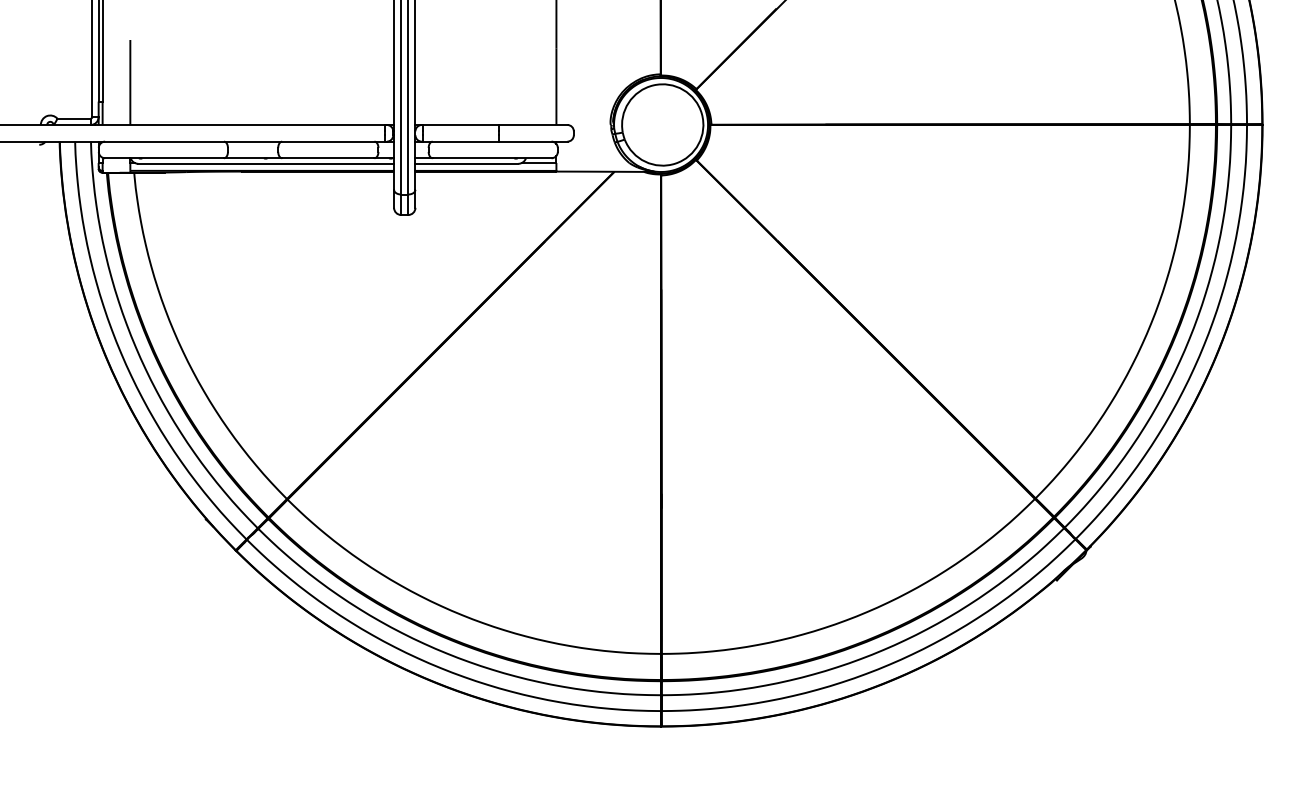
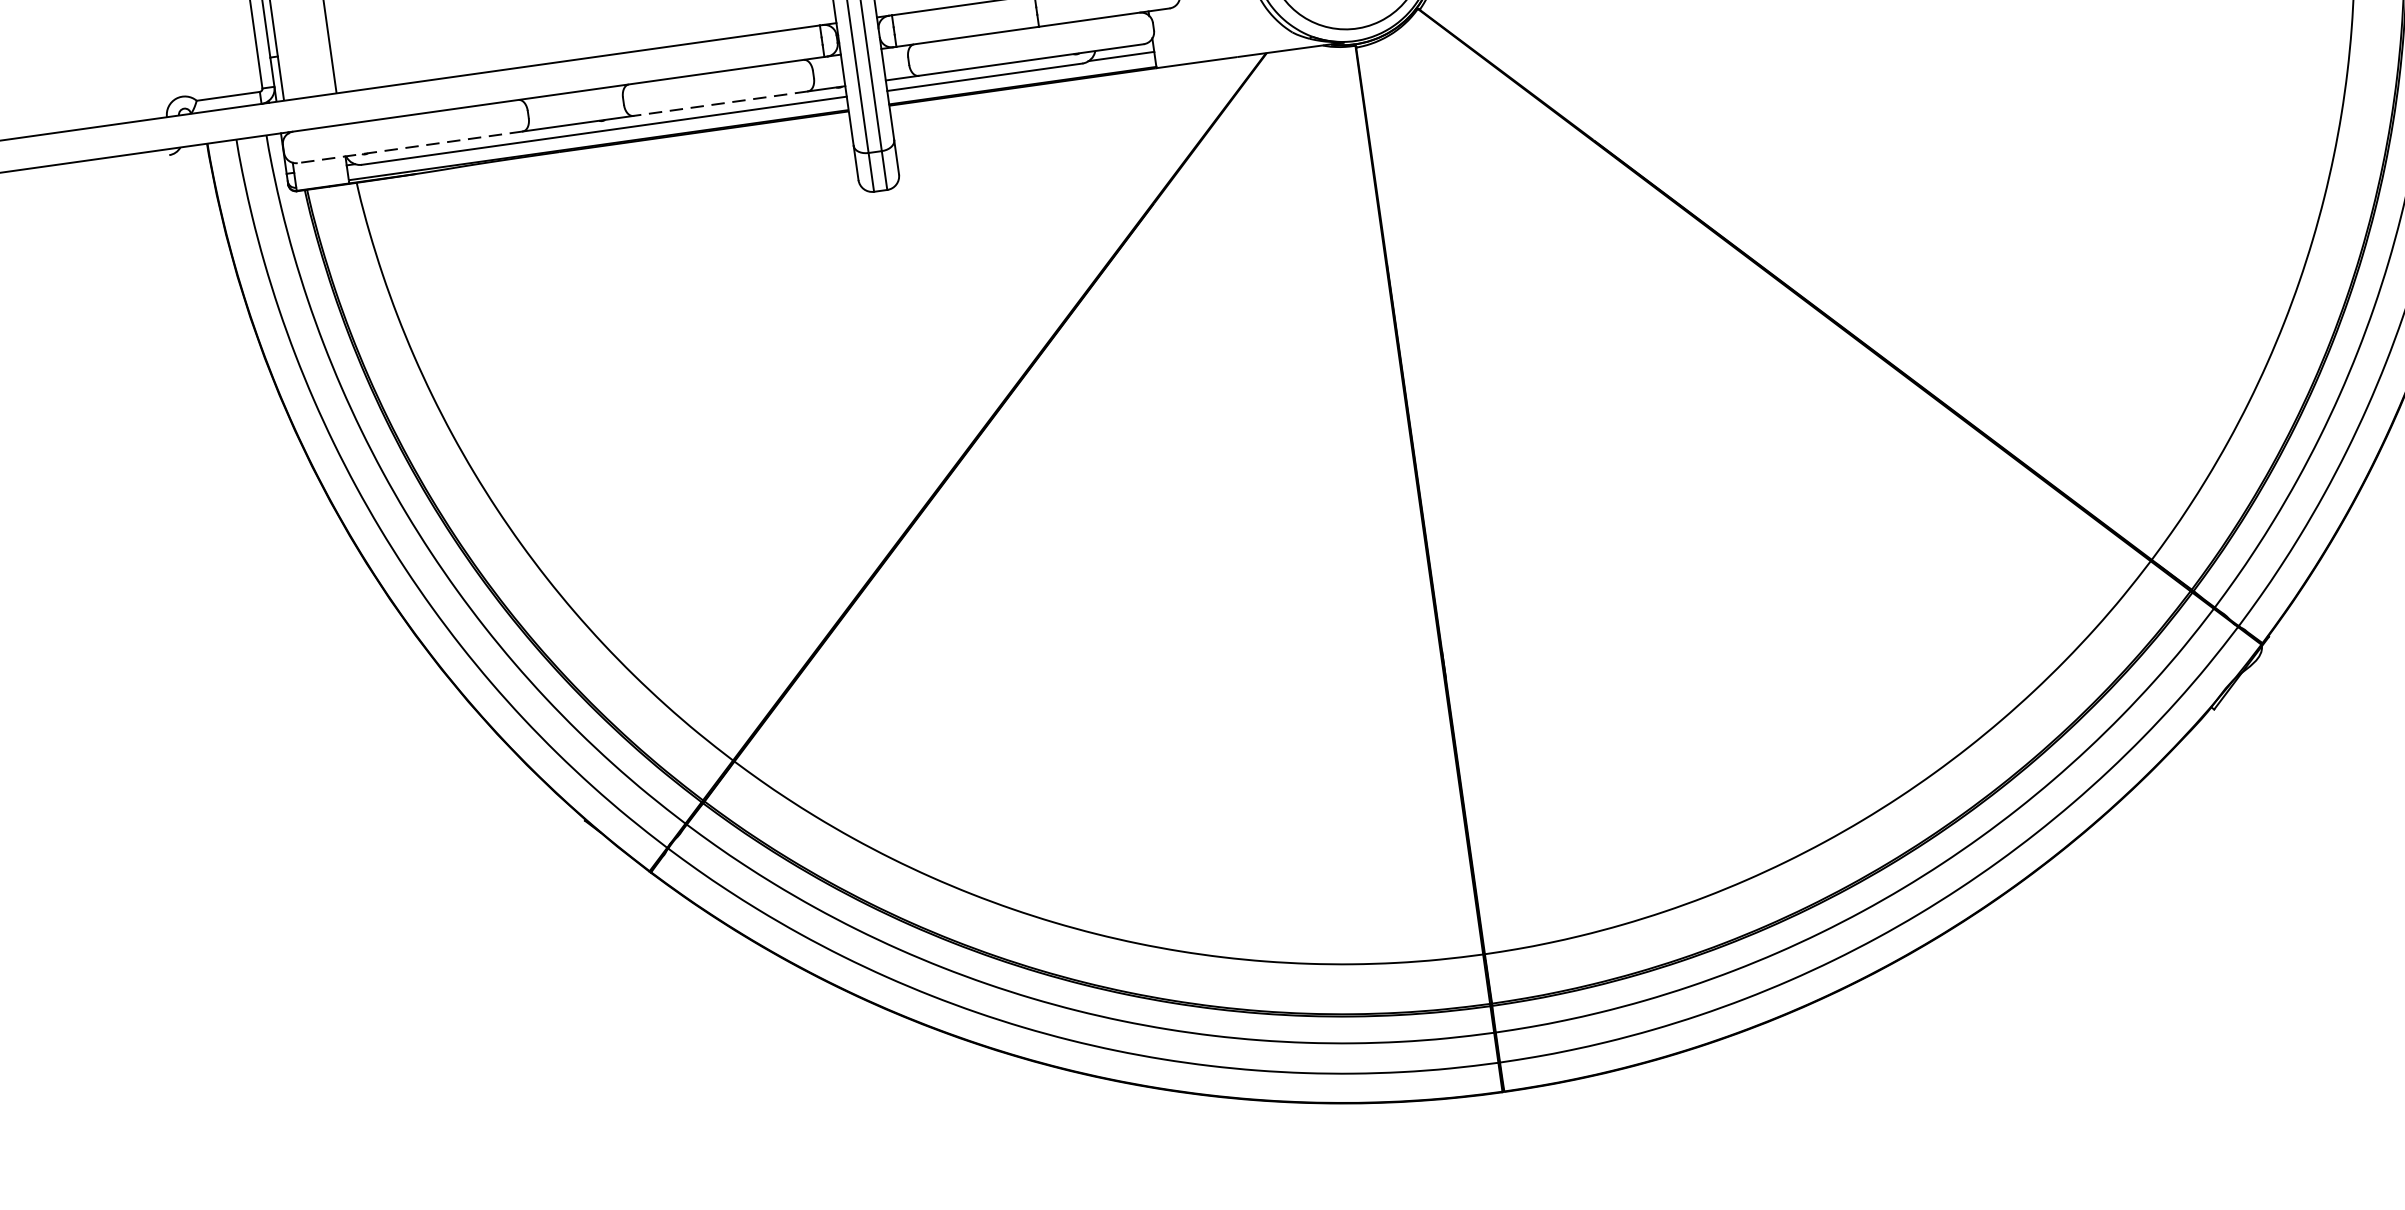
line: (164, 158) -> (410, 147), solid -> dashed
line: (327, 158) -> (719, 104), solid -> dashed

